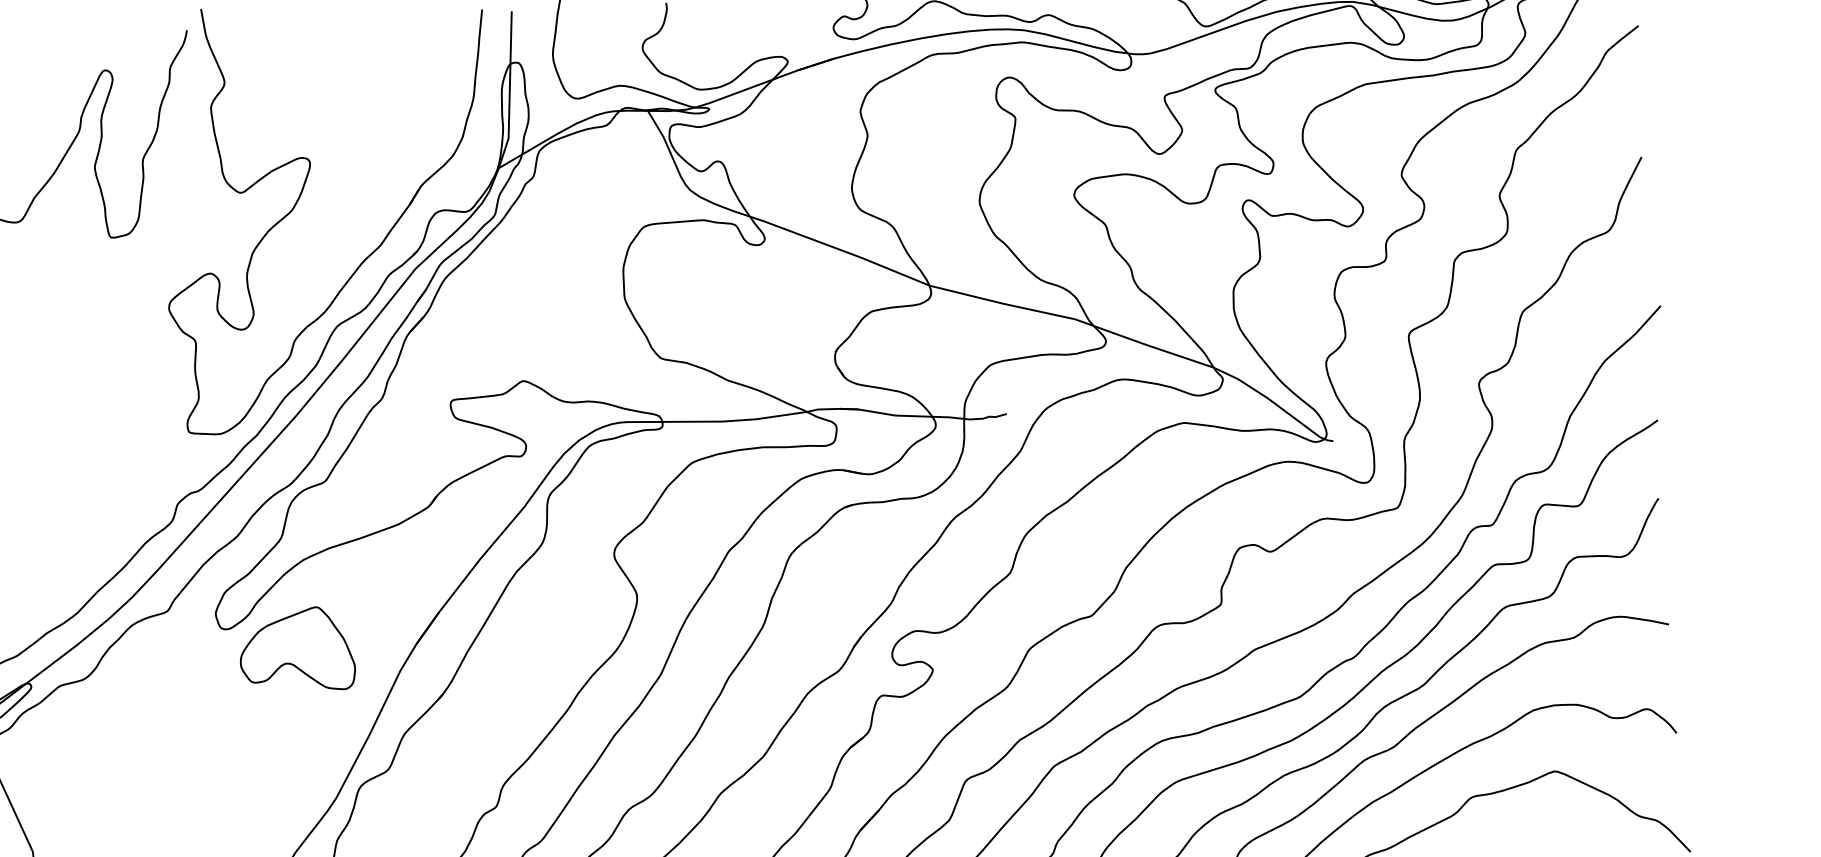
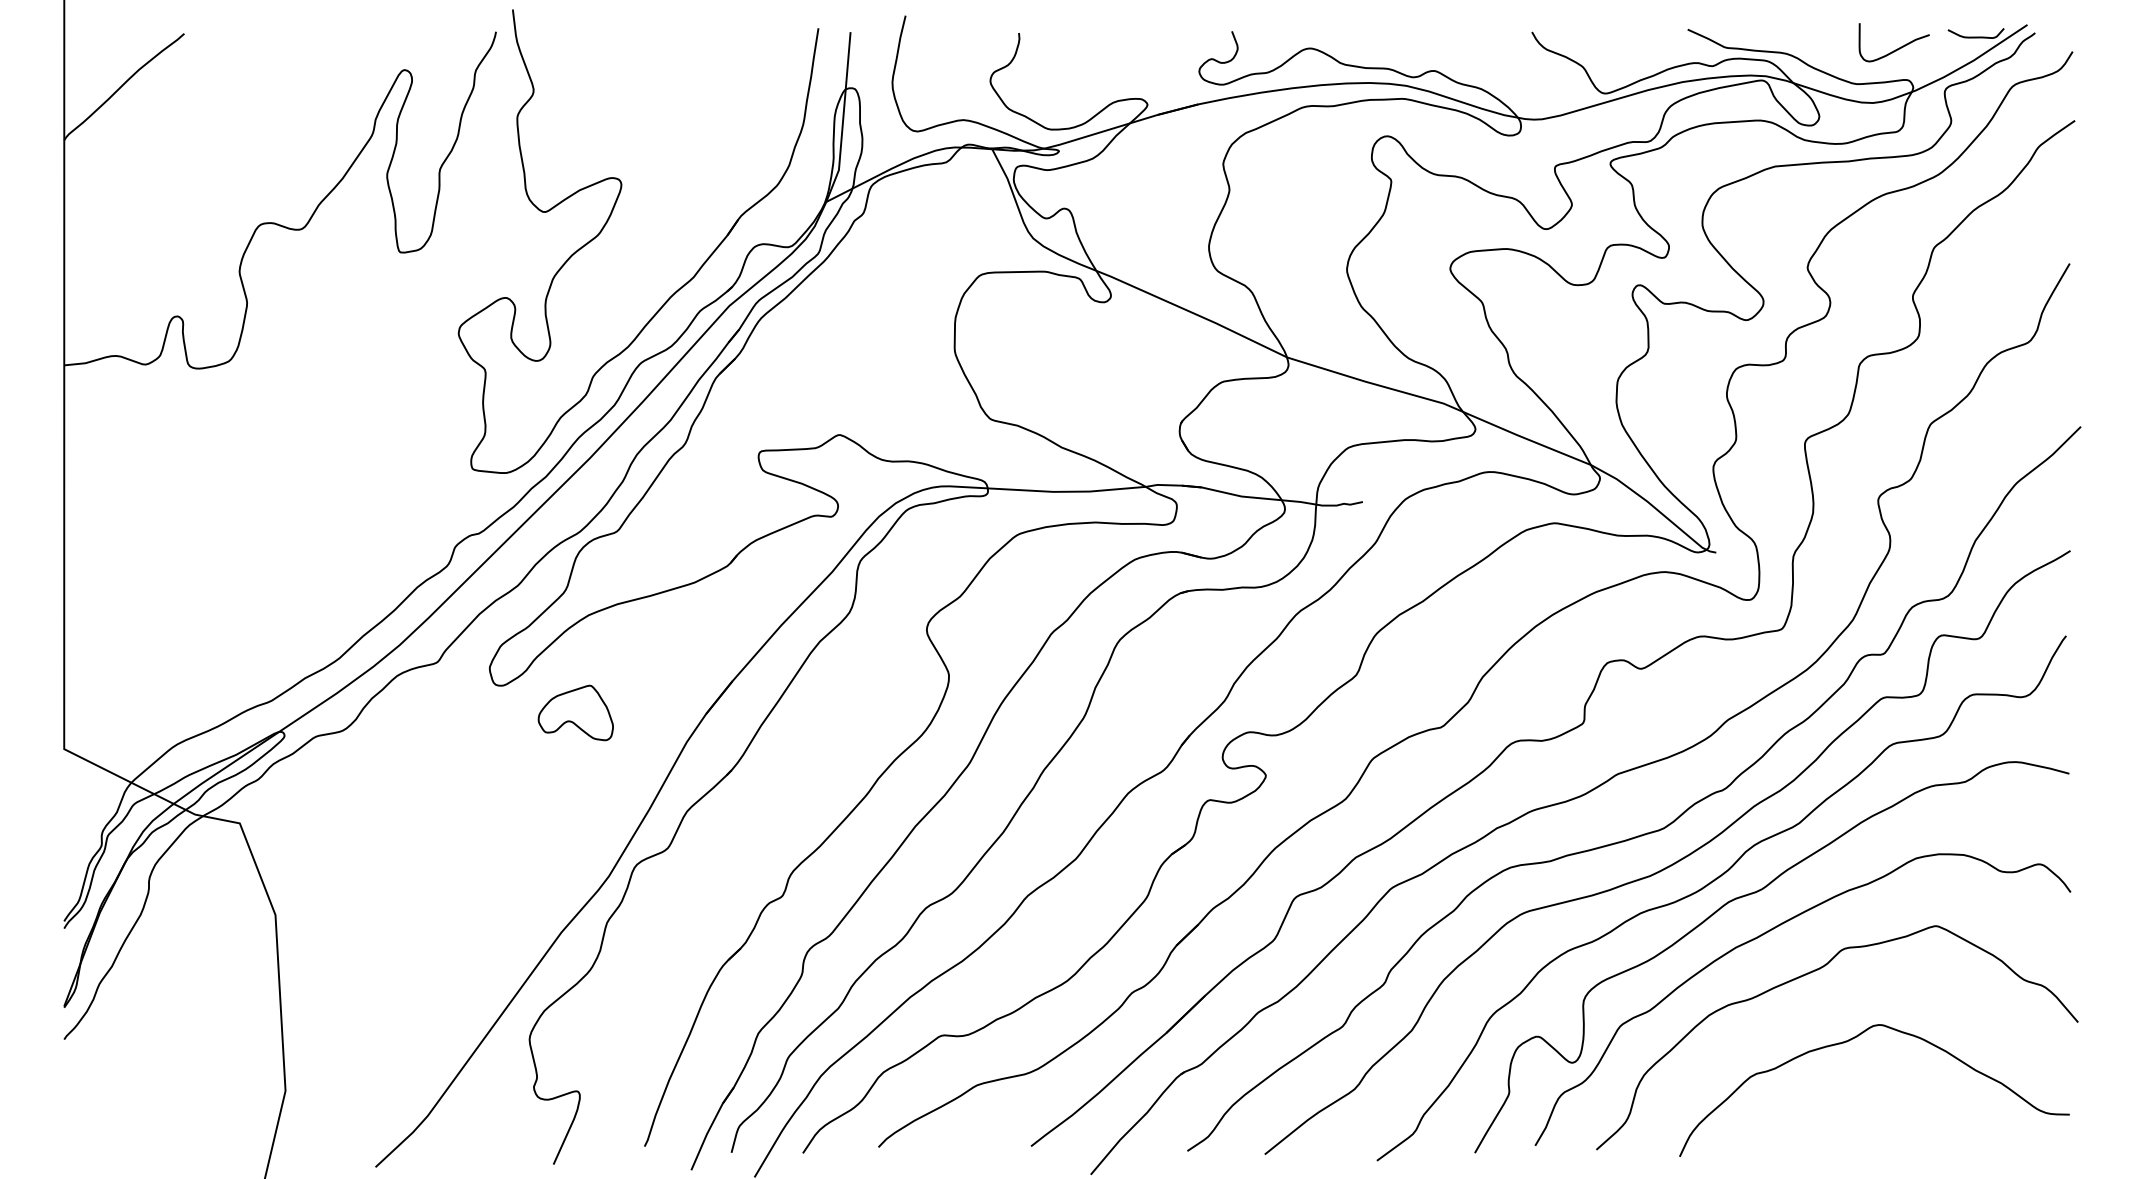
part: (296, 649) -> (575, 712), size x0.6

